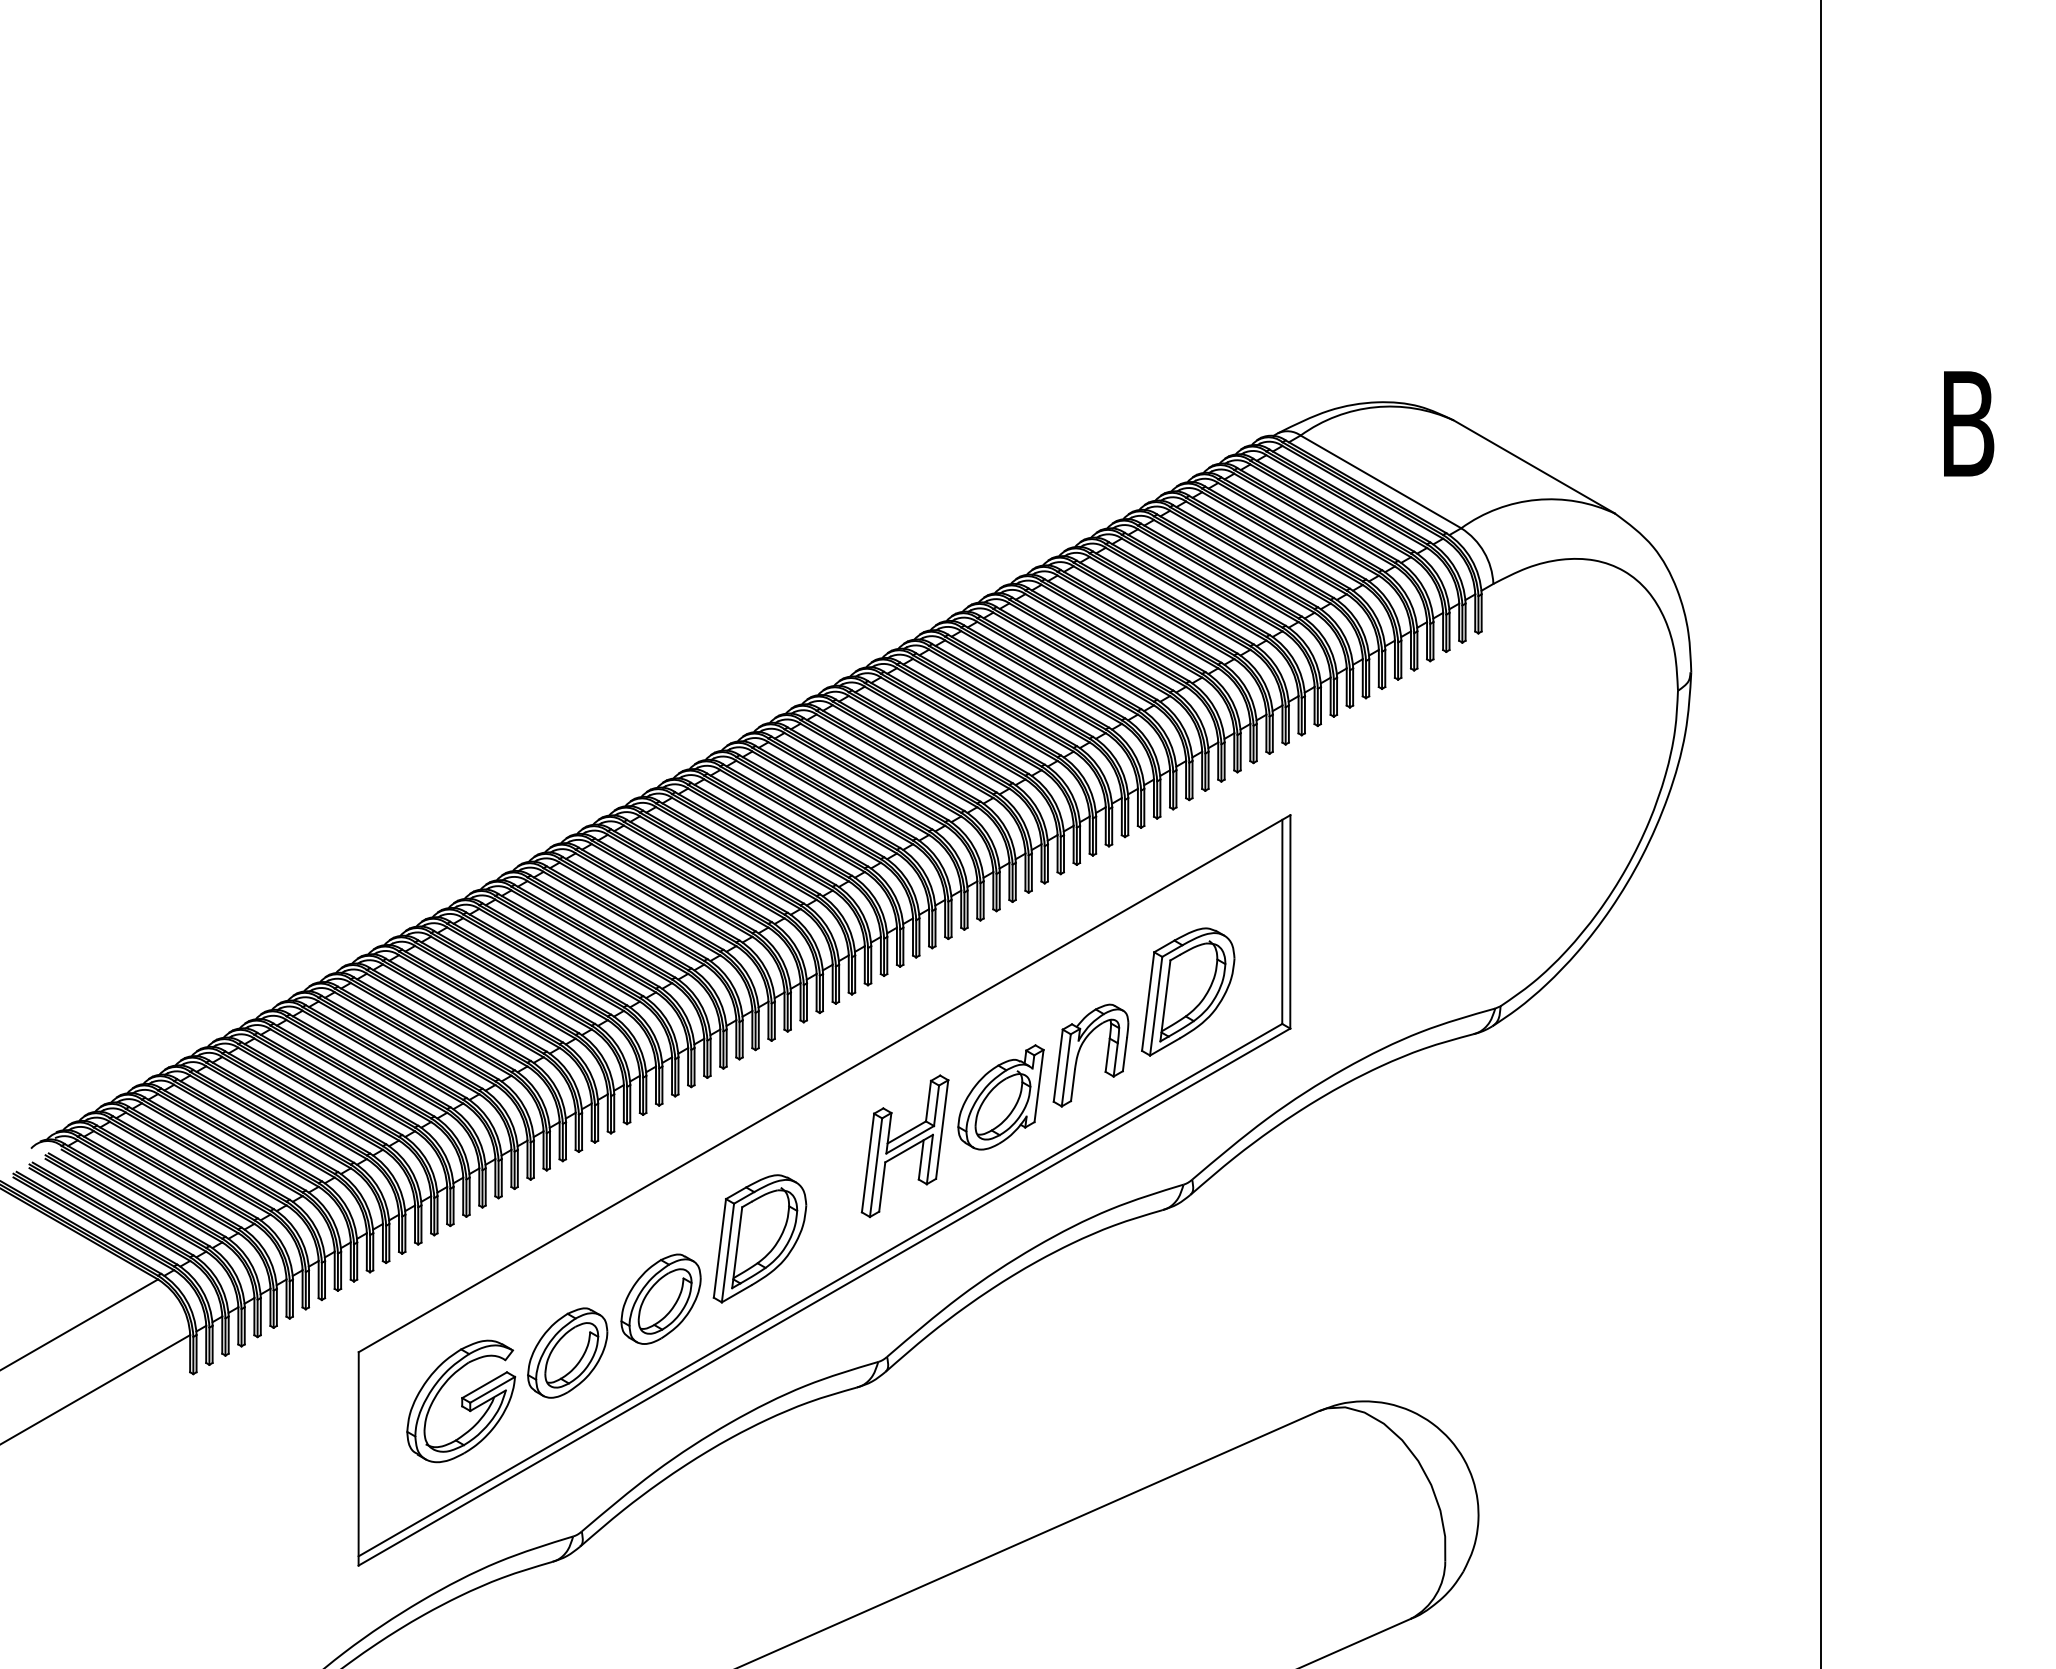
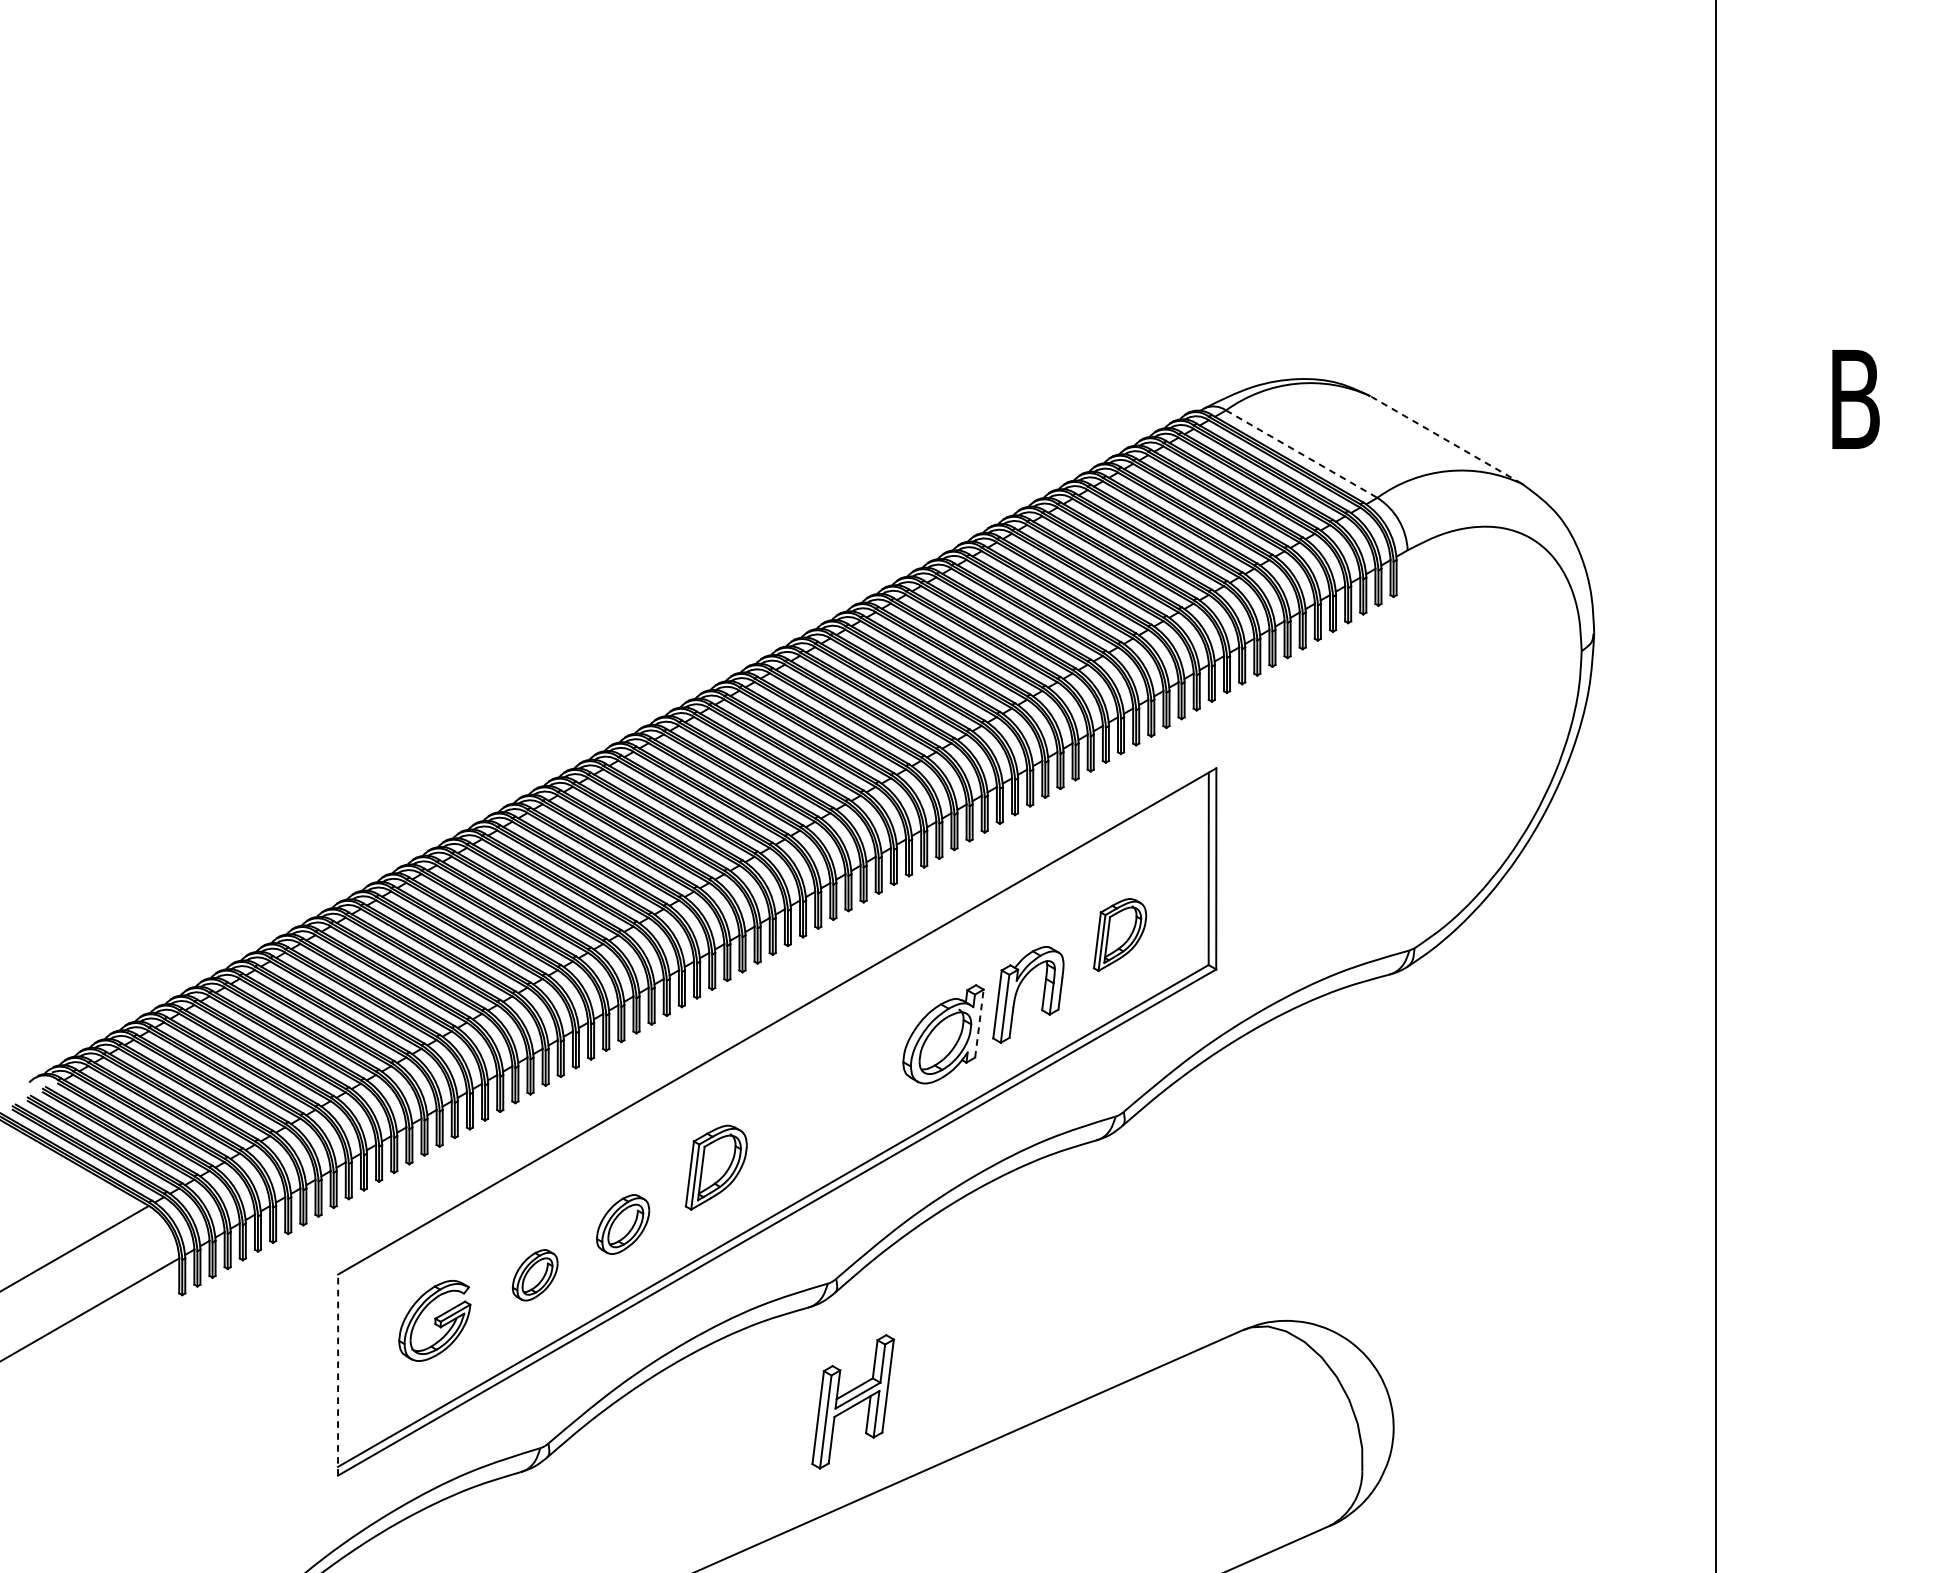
line: (1534, 466) -> (1446, 439), solid -> dashed
line: (1380, 481) -> (1301, 453), solid -> dashed
part: (1188, 991) -> (1120, 934), size x0.6
line: (1039, 1085) -> (979, 1023), solid -> dashed
part: (904, 1146) -> (852, 1402), moved
part: (759, 1238) -> (715, 1167), size x0.7
part: (660, 1298) -> (622, 1223), size x0.7
part: (567, 1352) -> (534, 1274), size x0.6
part: (461, 1401) -> (435, 1320), size x0.7
line: (358, 1458) -> (337, 1374), solid -> dashed

